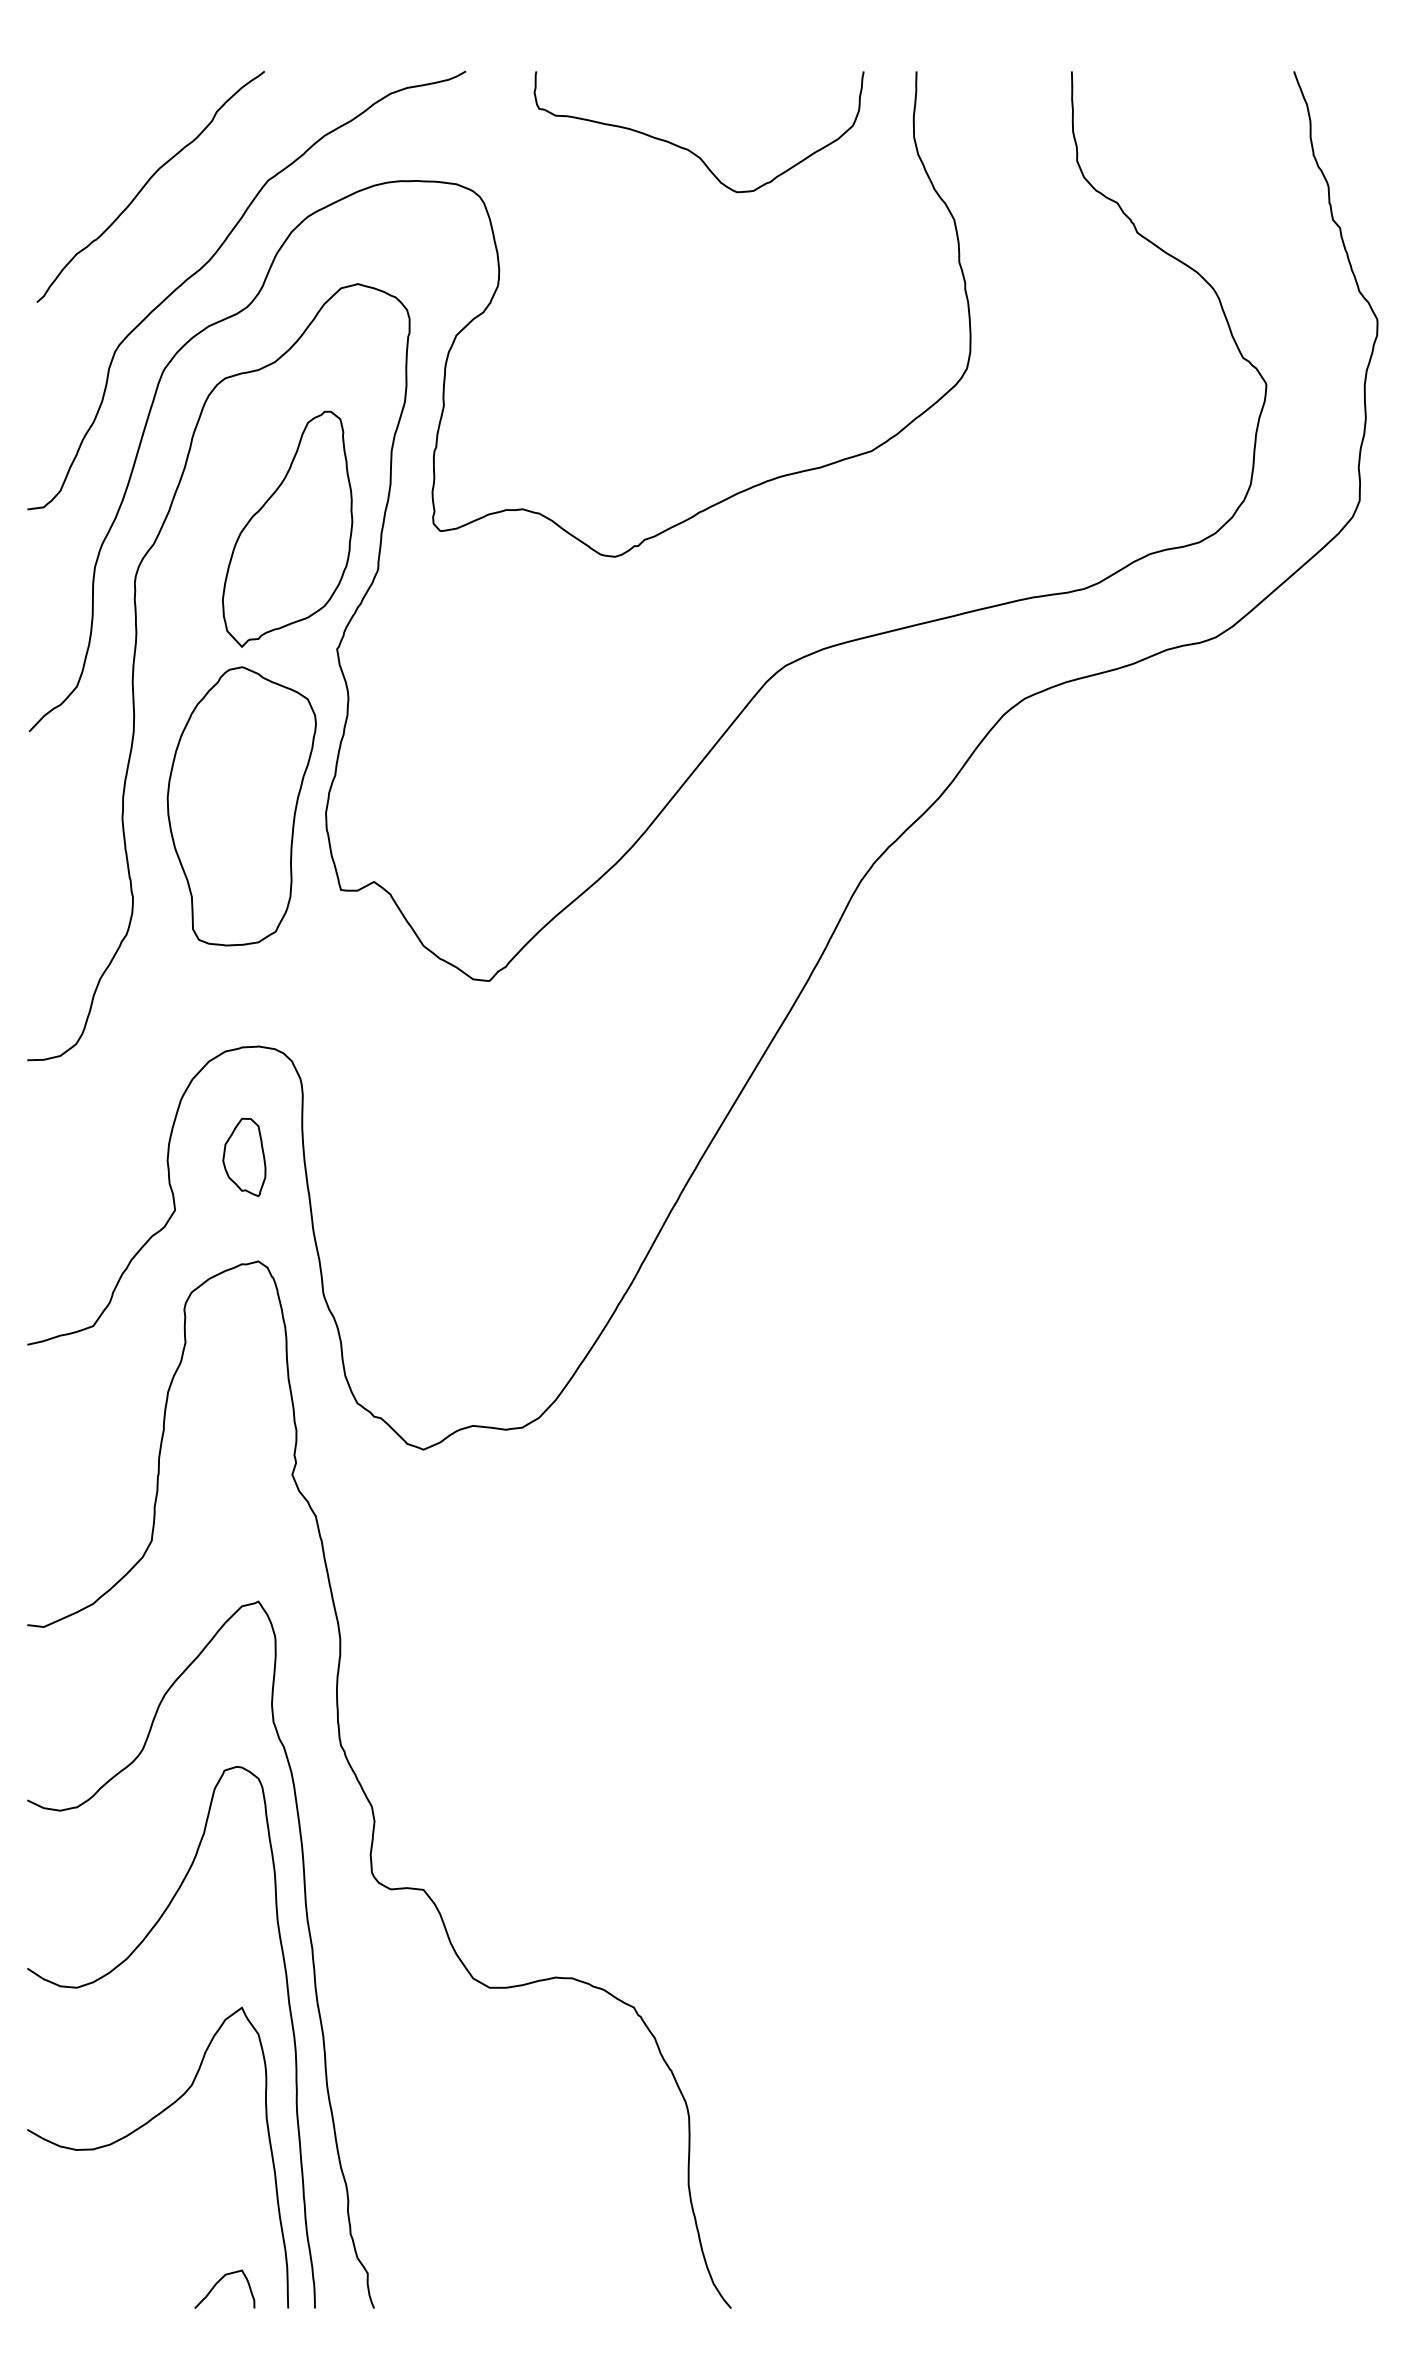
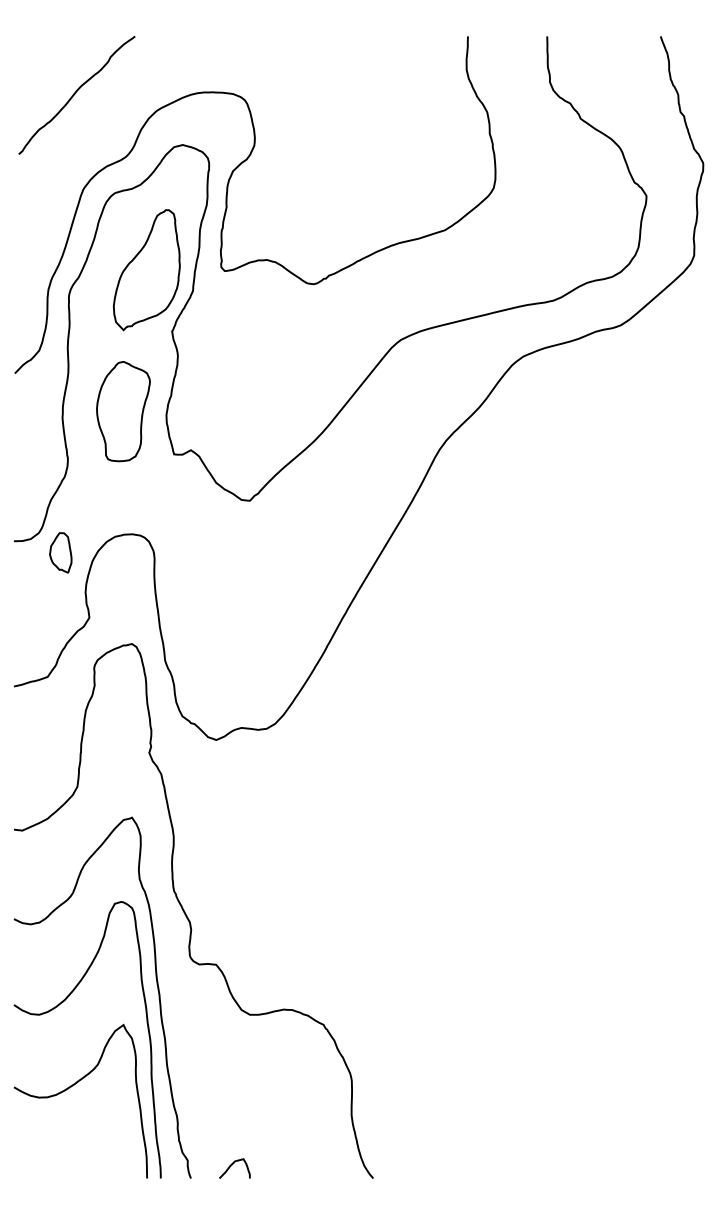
curve: (688, 147) -> (351, 75), removed
curve: (216, 255) -> (110, 130), removed
part: (241, 806) -> (123, 411), size x0.7
part: (243, 1156) -> (60, 552), moved
curve: (220, 2282) -> (232, 1165), moved

